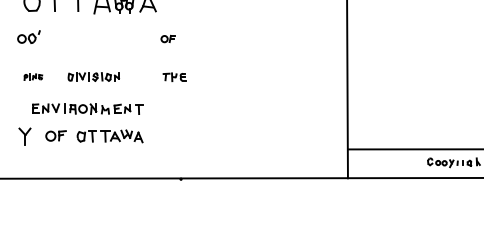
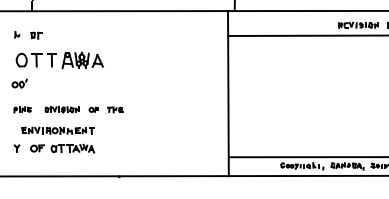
part: (167, 38) -> (93, 109), moved
part: (33, 76) -> (22, 109), size x1.43
part: (24, 136) -> (16, 148), size x0.62

